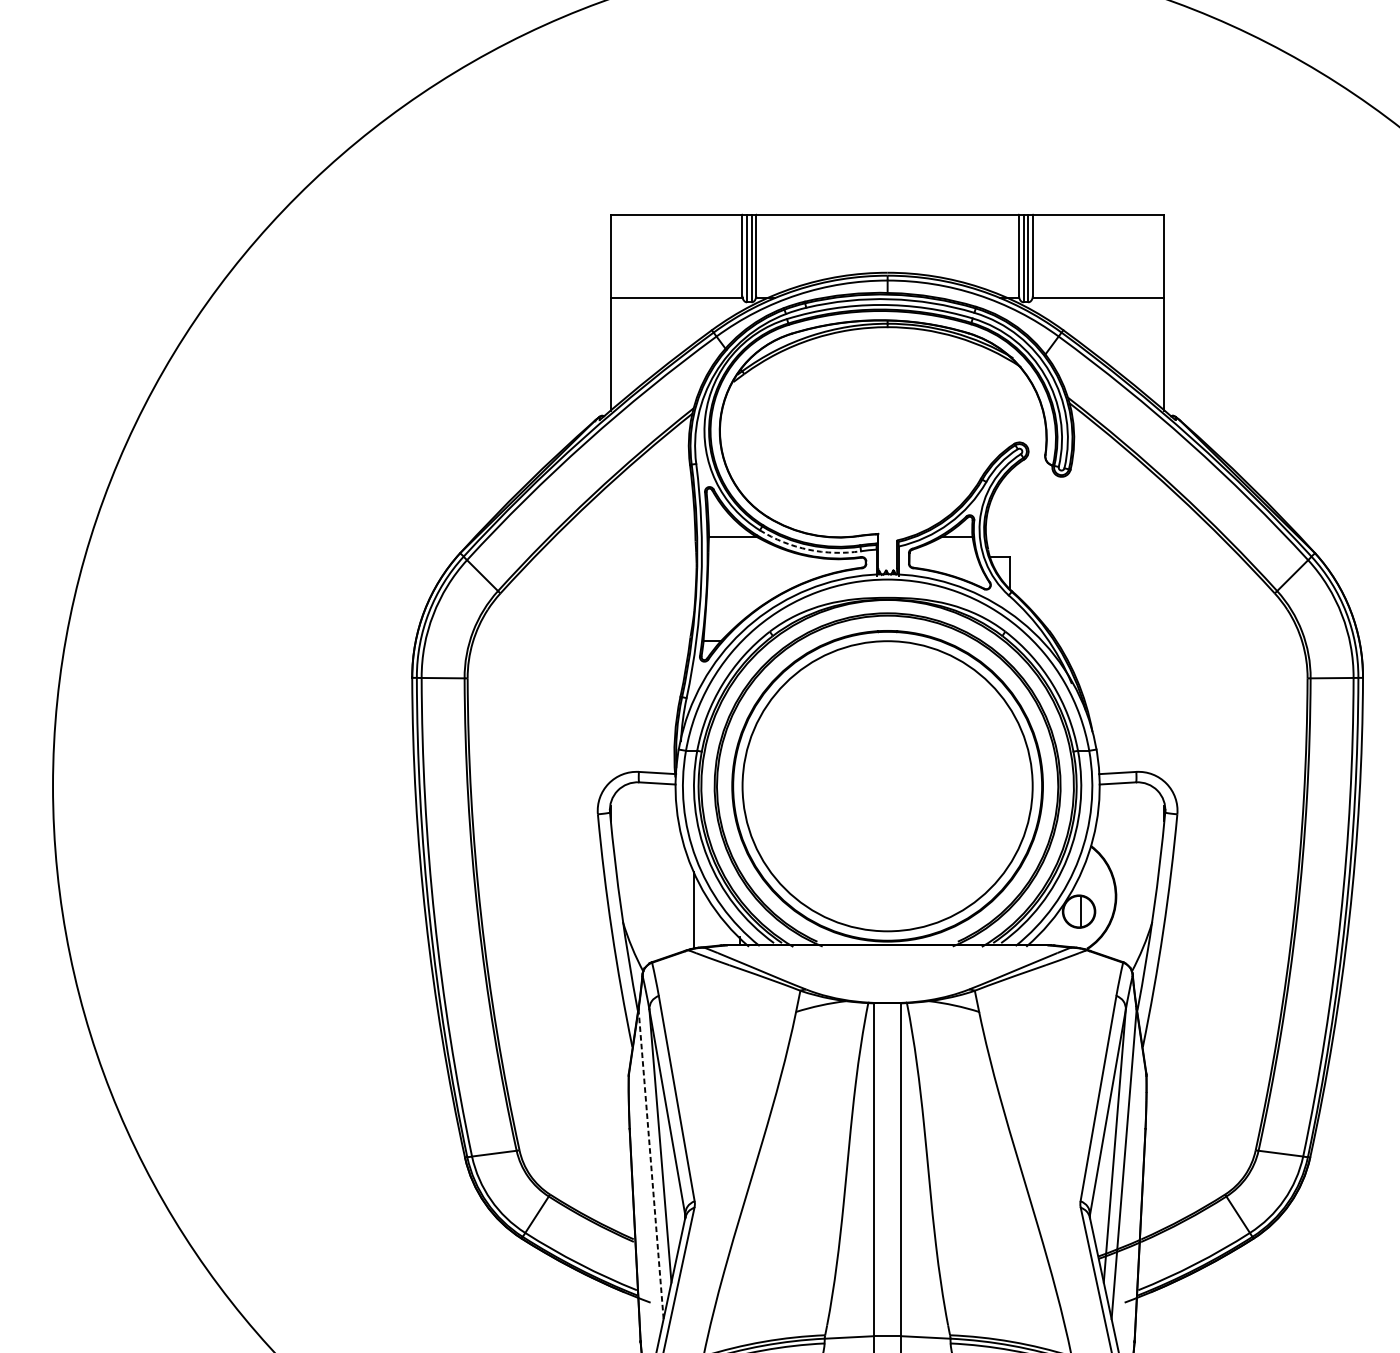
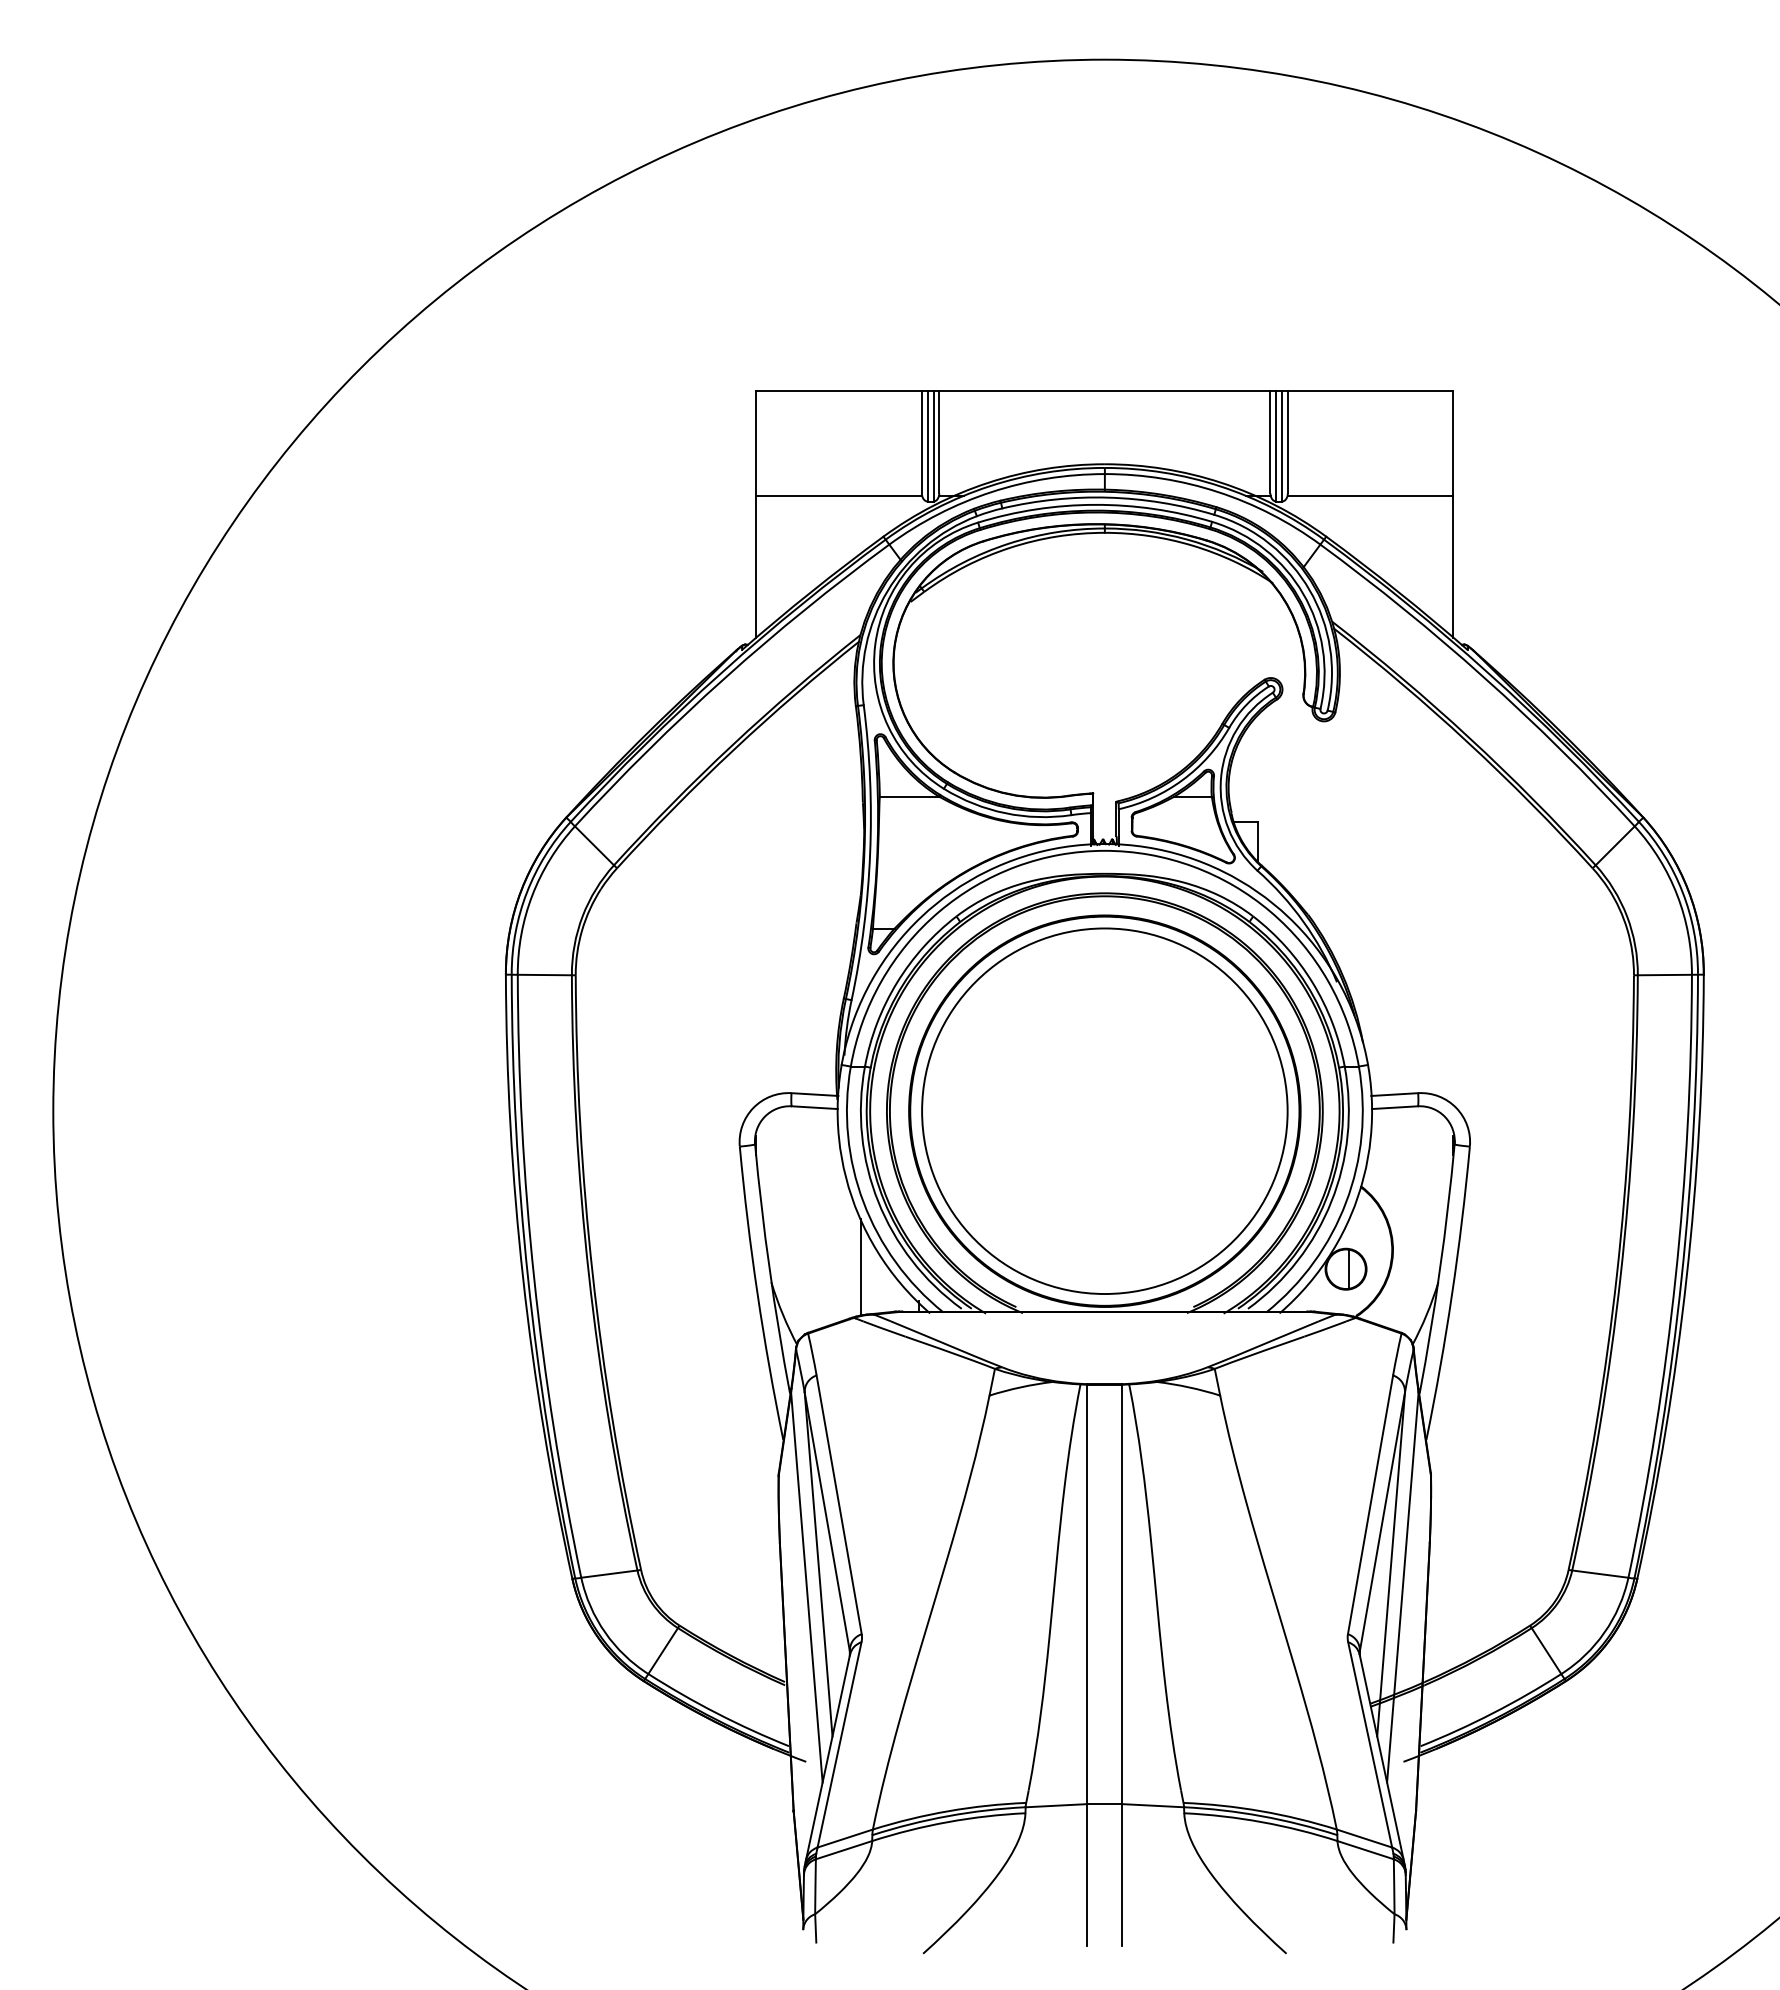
arc: (808, 549) -> (1005, 813), dashed -> solid
line: (650, 1164) -> (806, 1587), dashed -> solid

